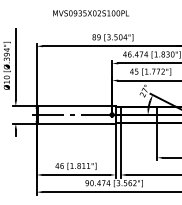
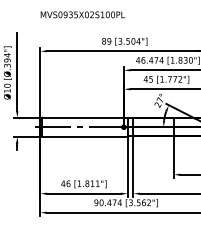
text: (90, 13) -> (82, 14), moved

